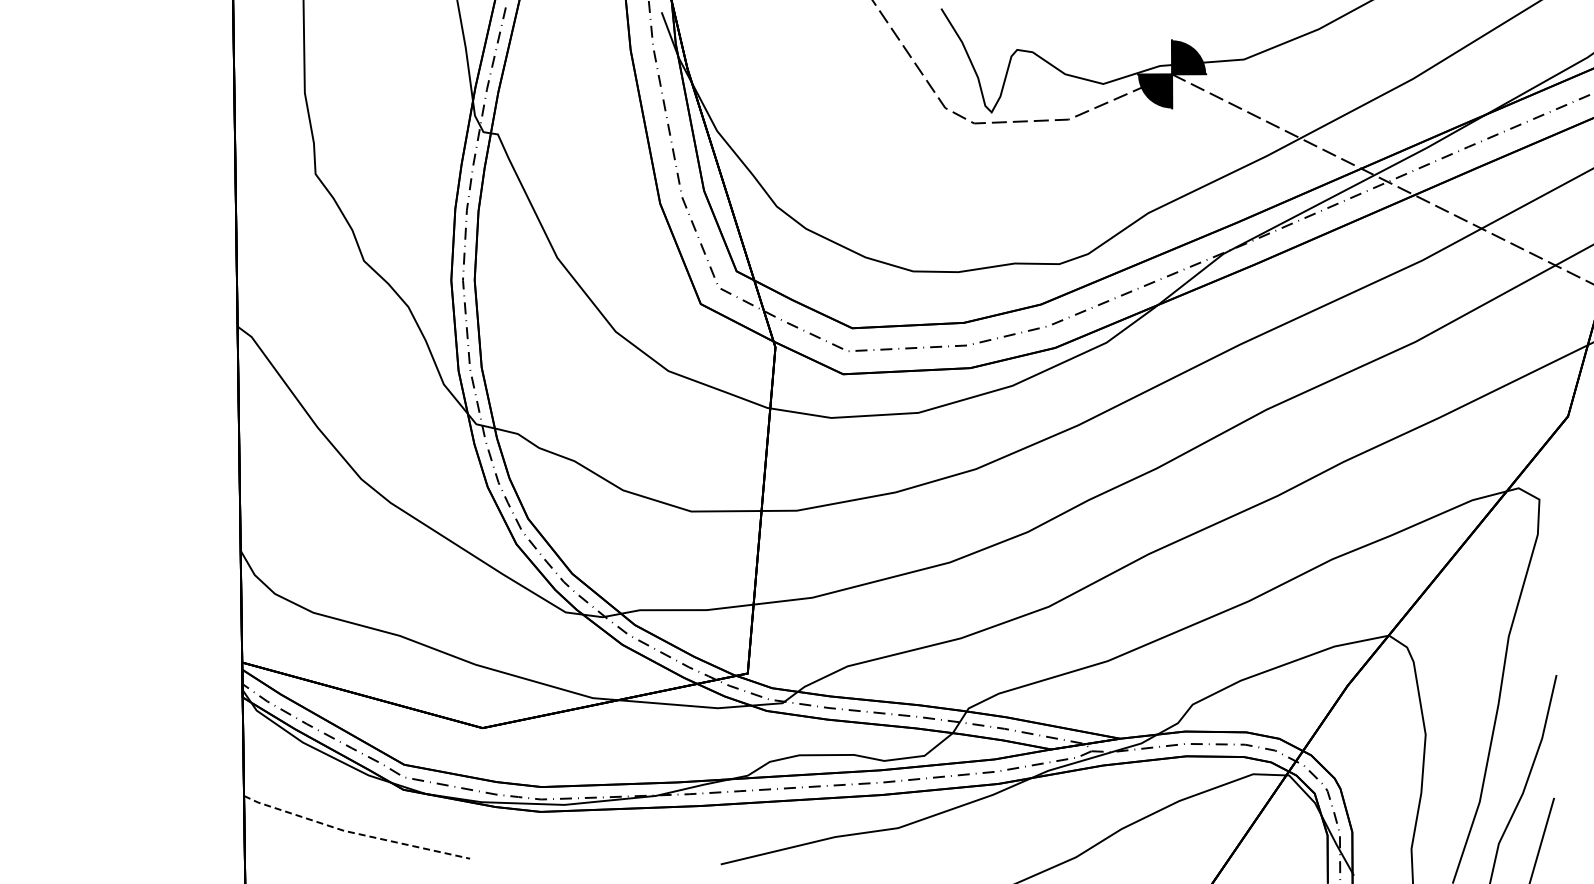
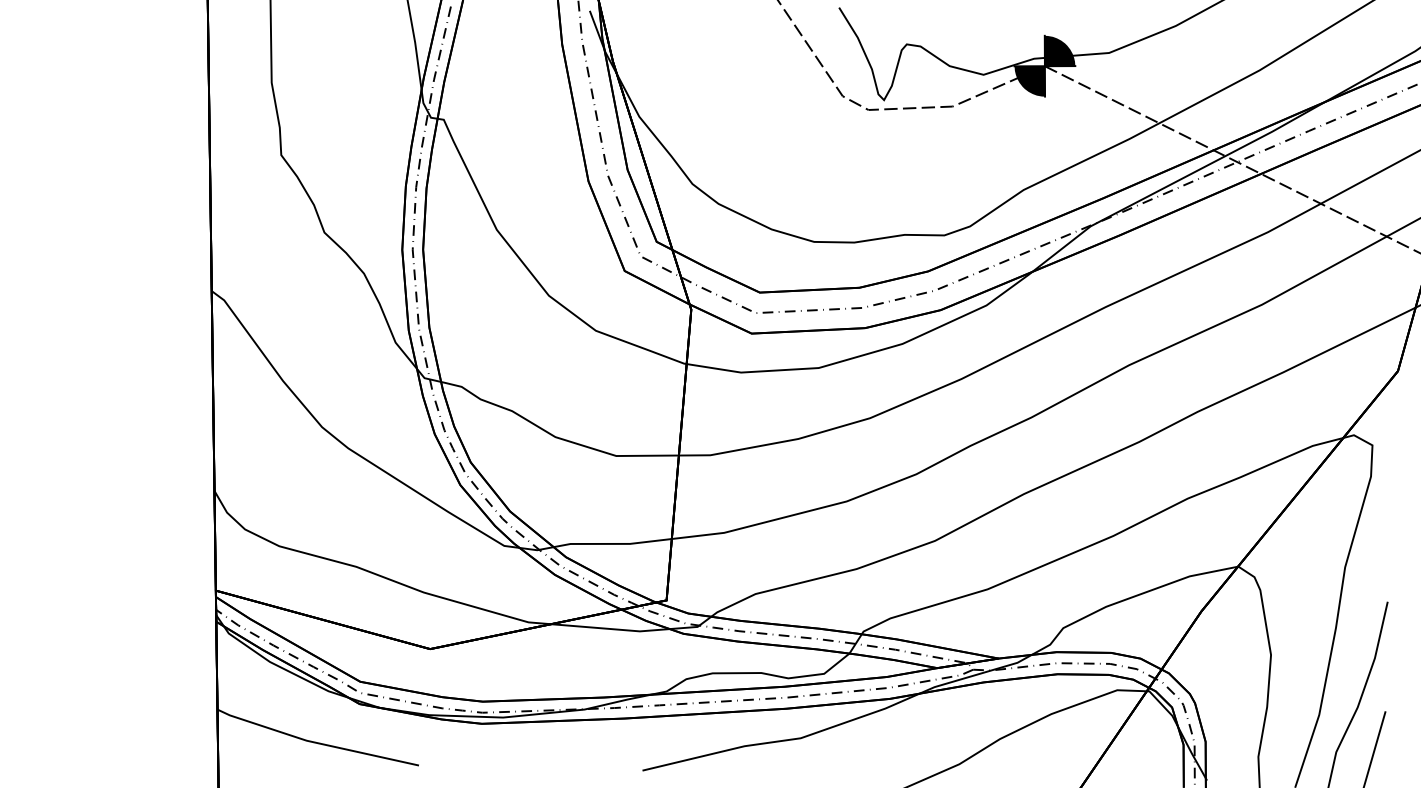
line: (354, 833) -> (315, 743), dashed -> solid

